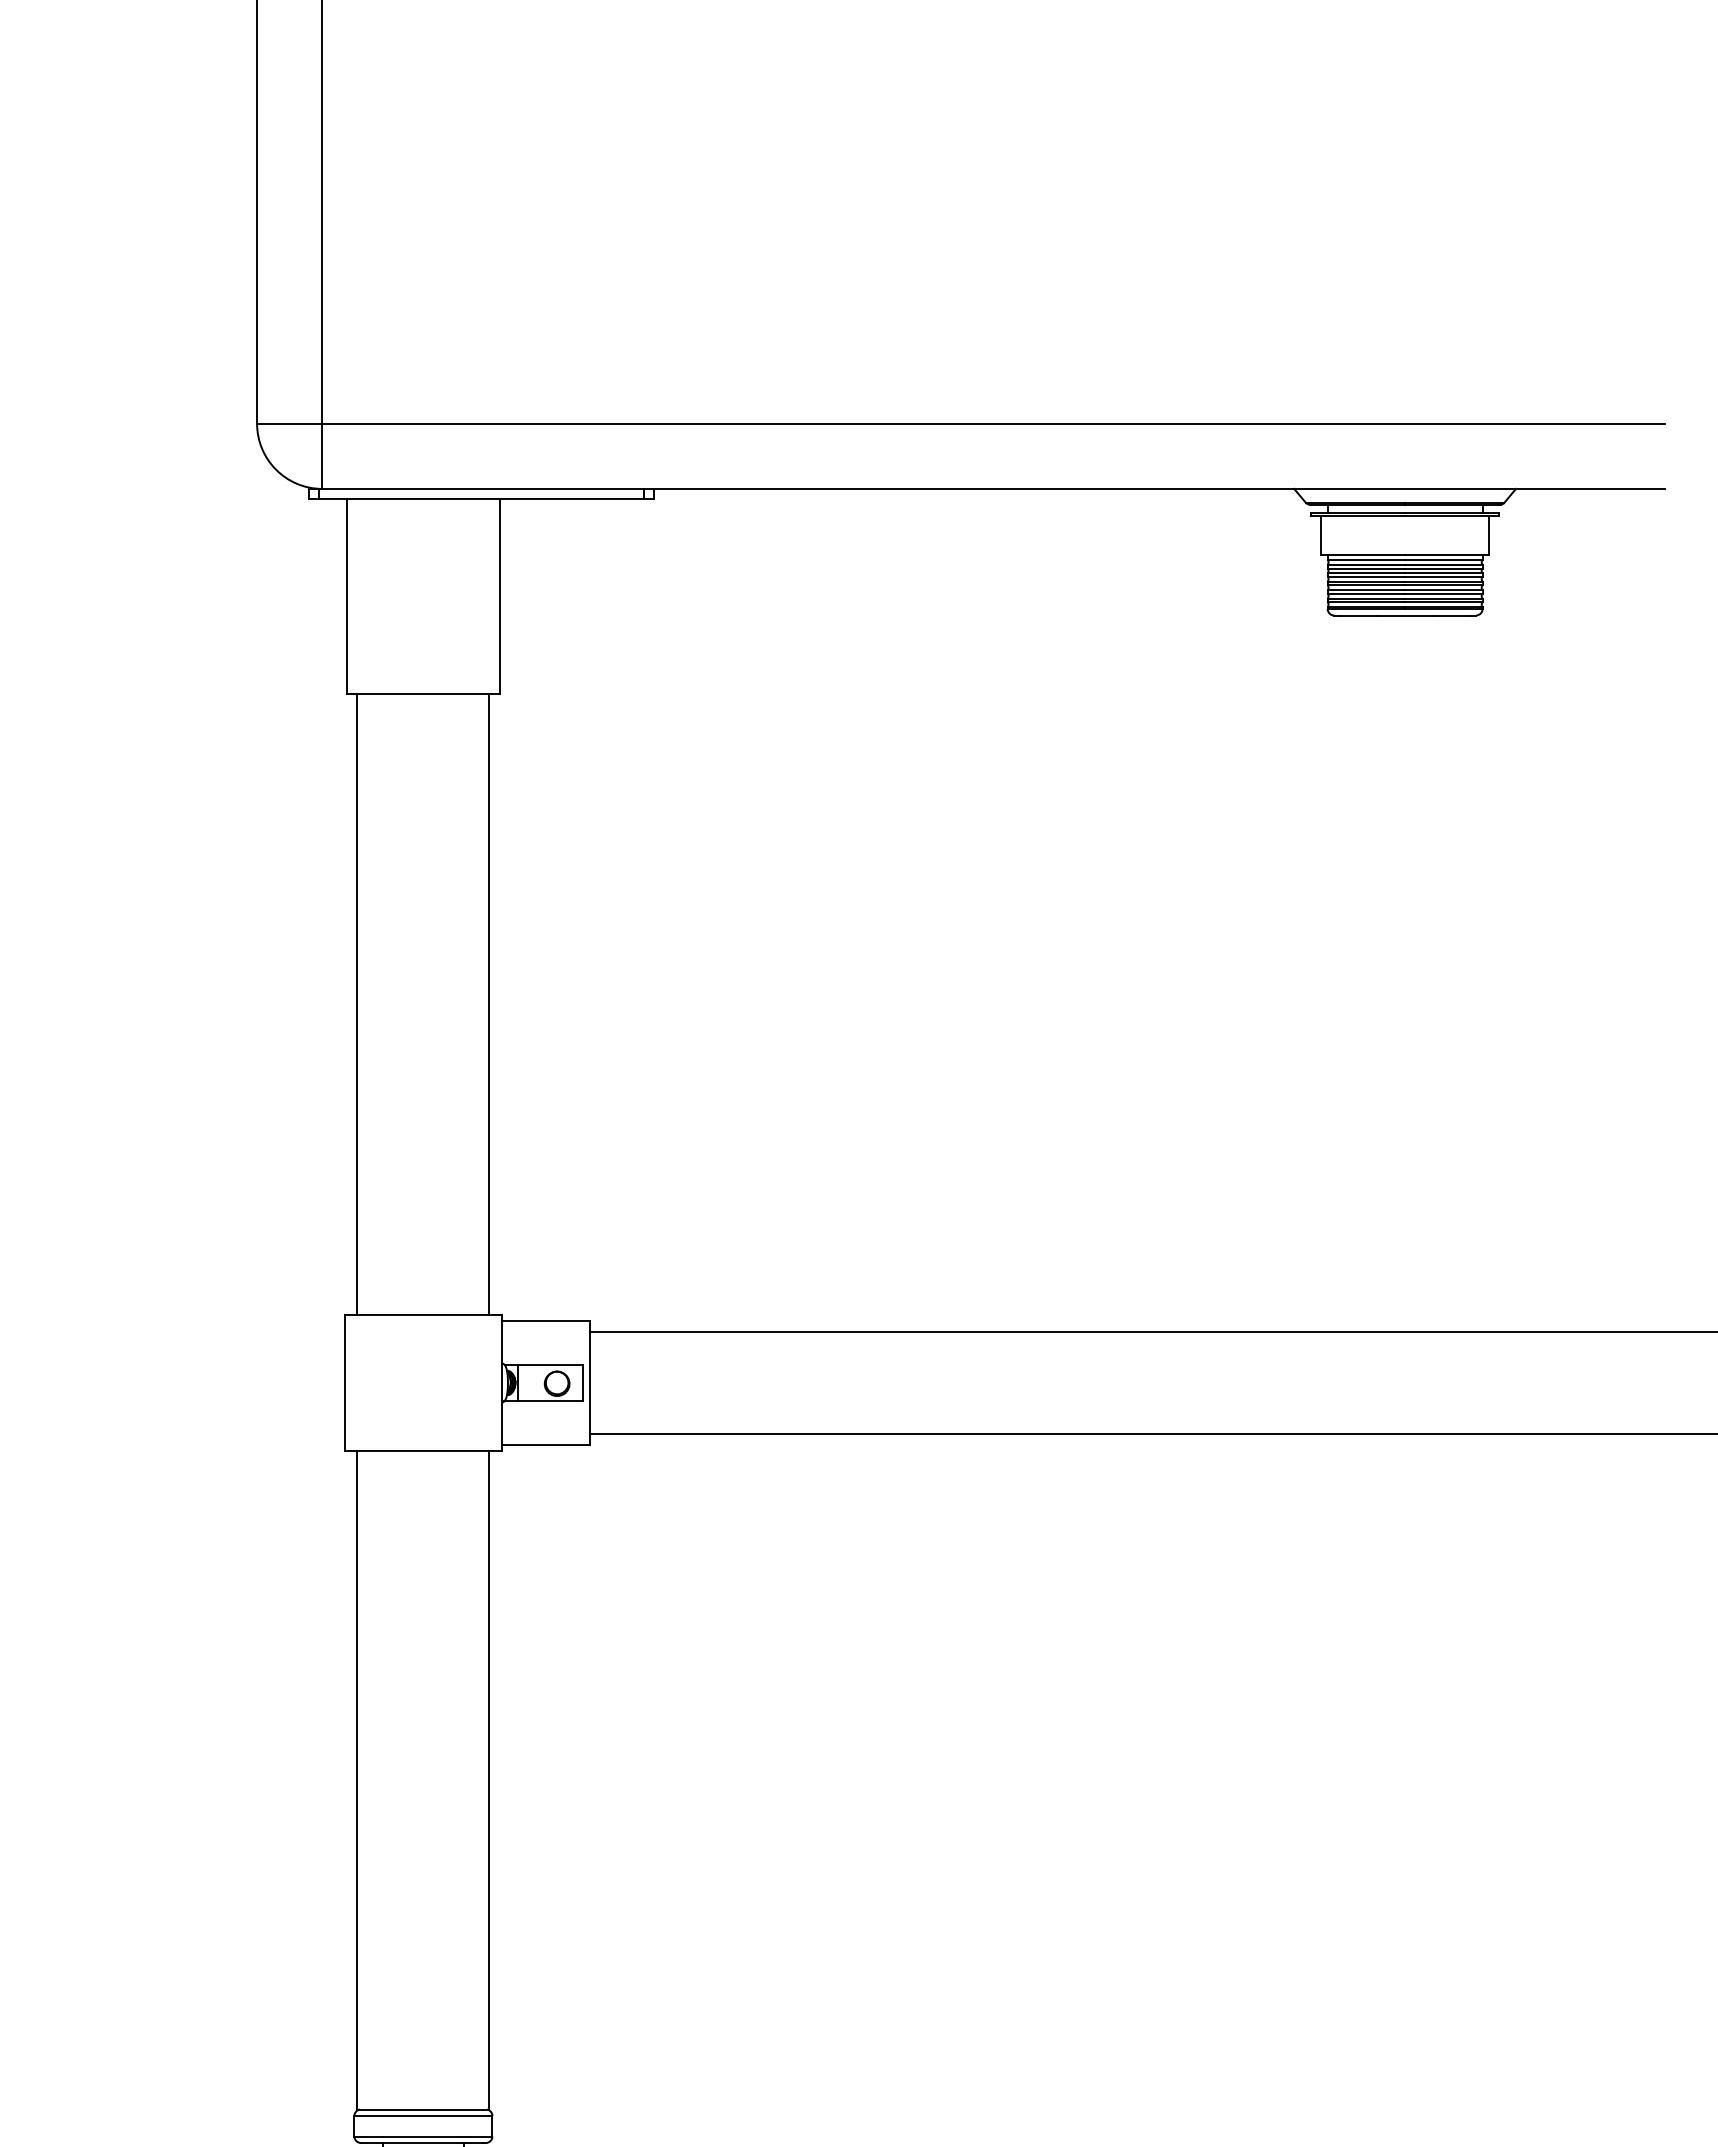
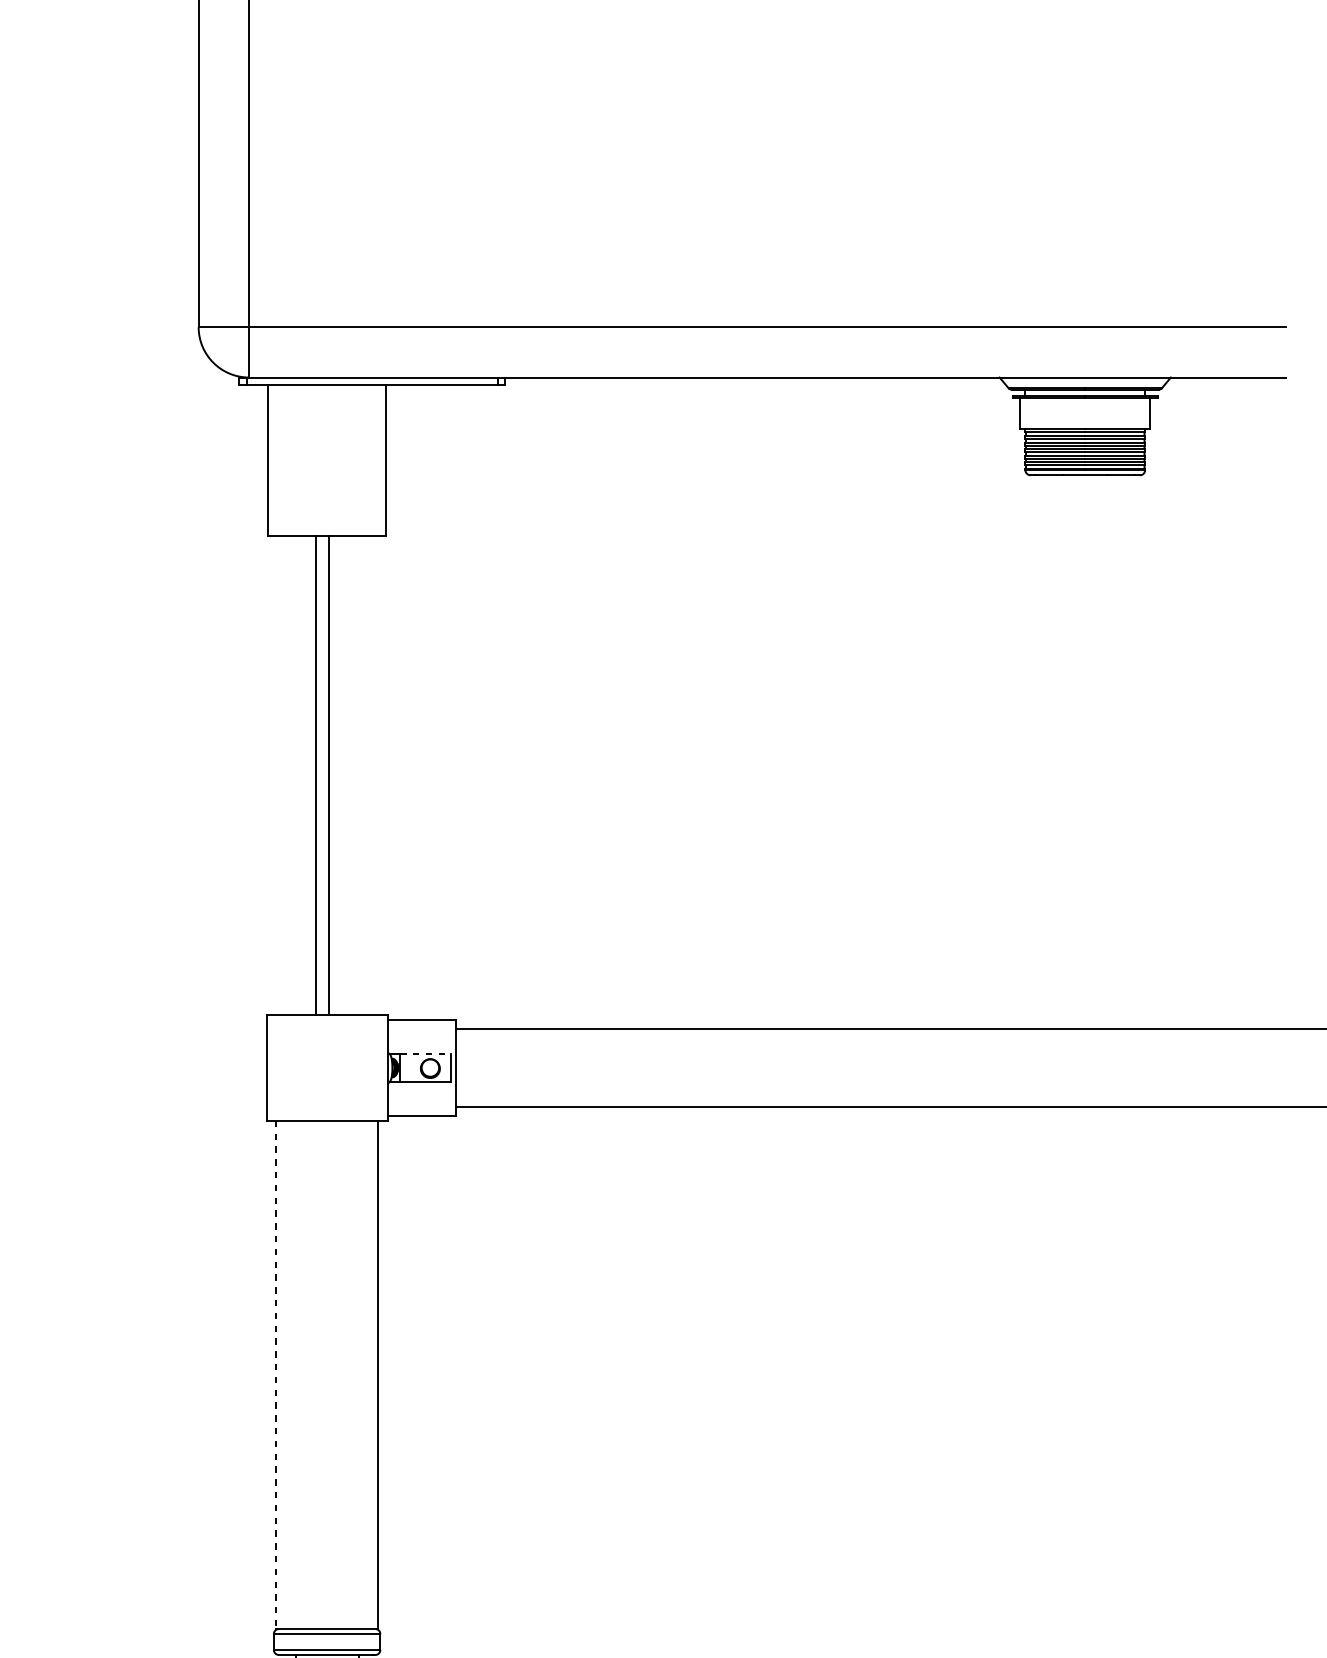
line: (357, 1004) -> (328, 775), moved
line: (489, 1004) -> (316, 775), moved
line: (550, 1365) -> (425, 1054), solid -> dashed
line: (357, 1780) -> (276, 1375), solid -> dashed

